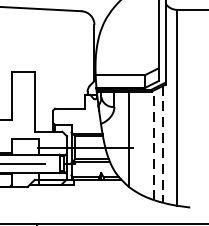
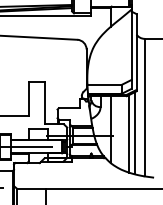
line: (154, 144) -> (128, 133), dashed -> solid
line: (164, 144) -> (135, 133), dashed -> solid

